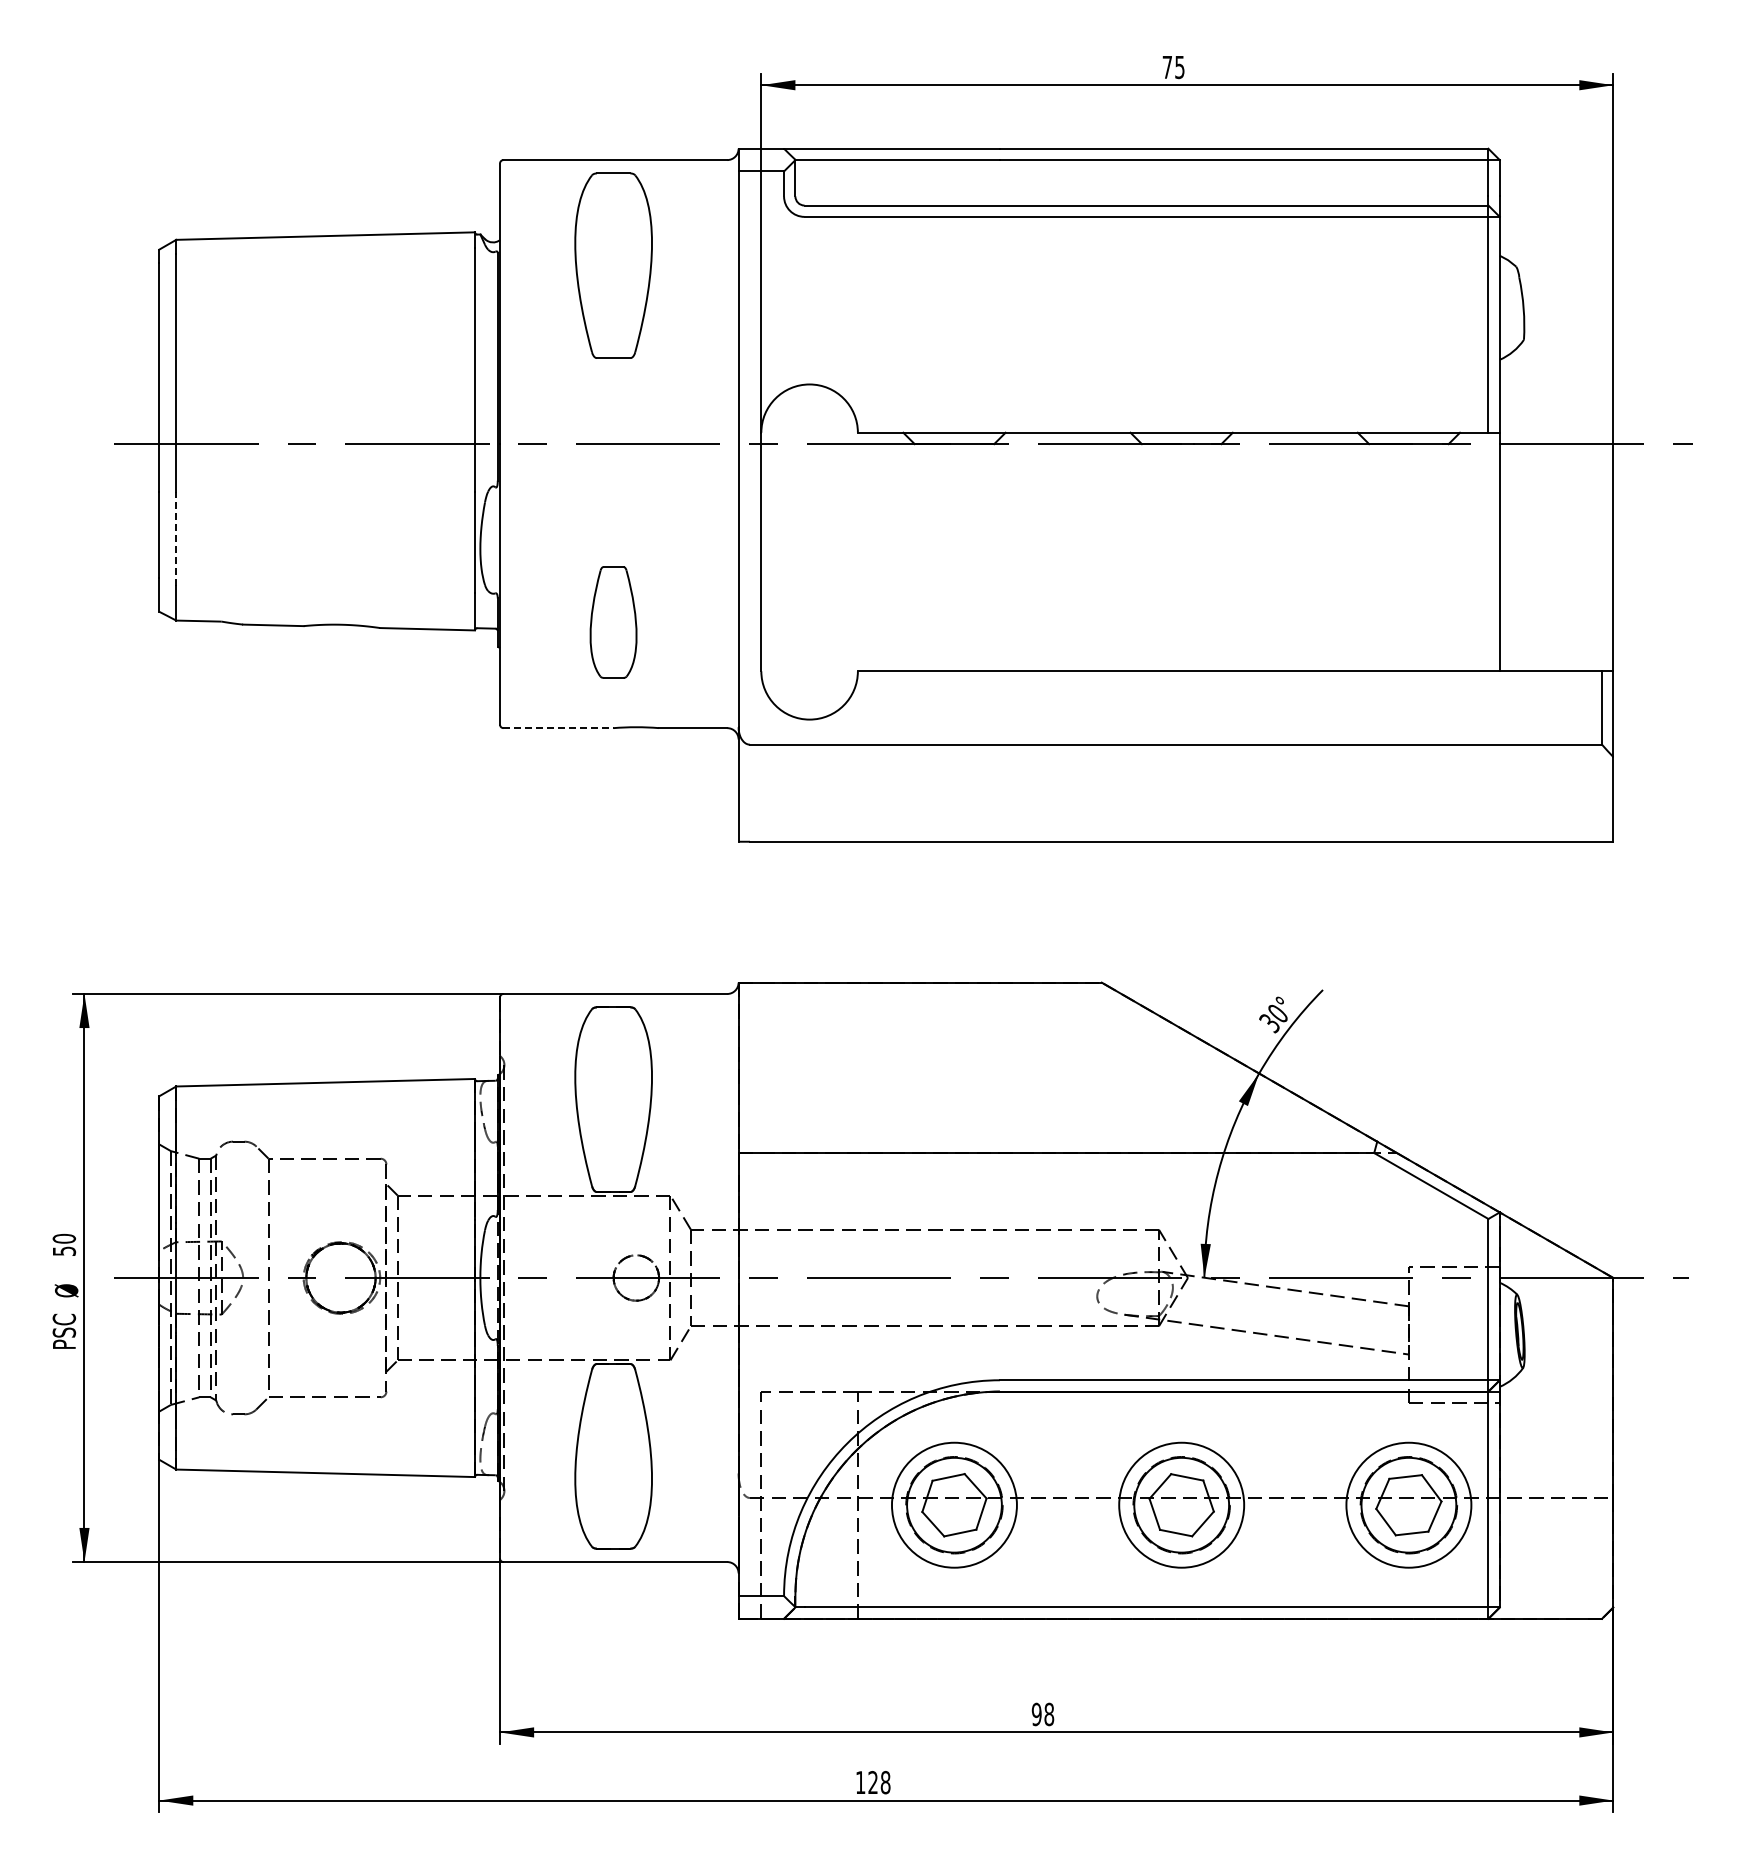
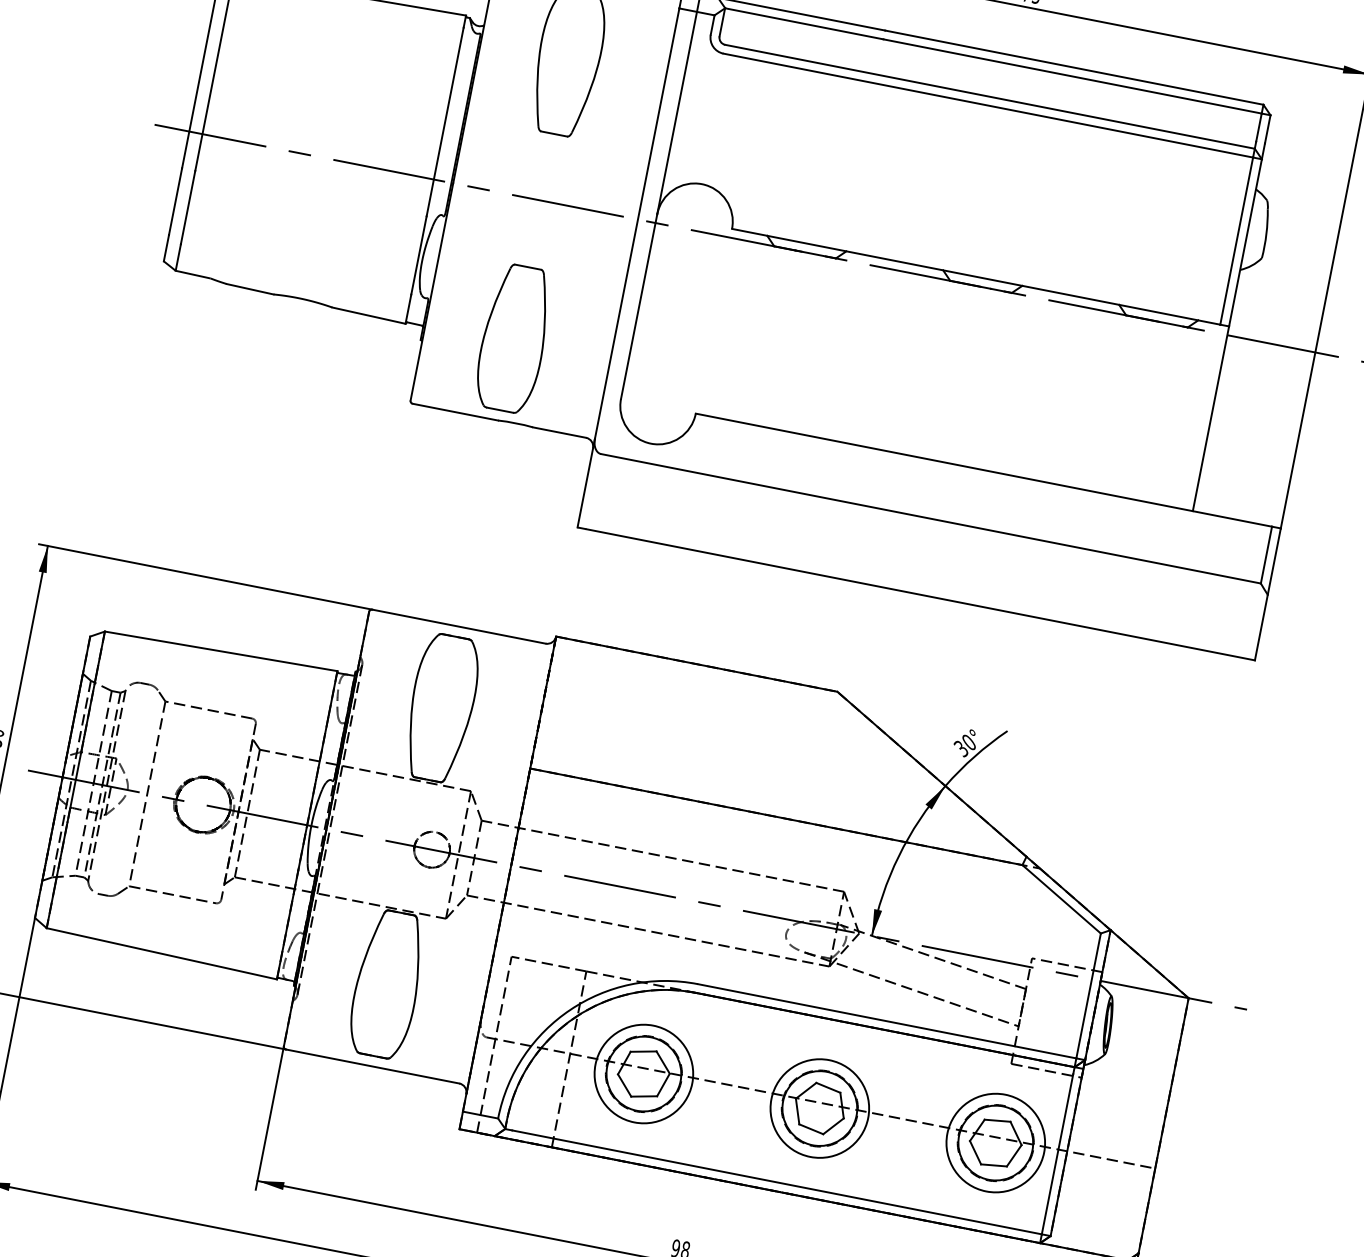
line: (176, 538) -> (188, 207), dashed -> solid
part: (613, 622) -> (513, 338), size x1.67
line: (559, 728) -> (456, 412), dashed -> solid

